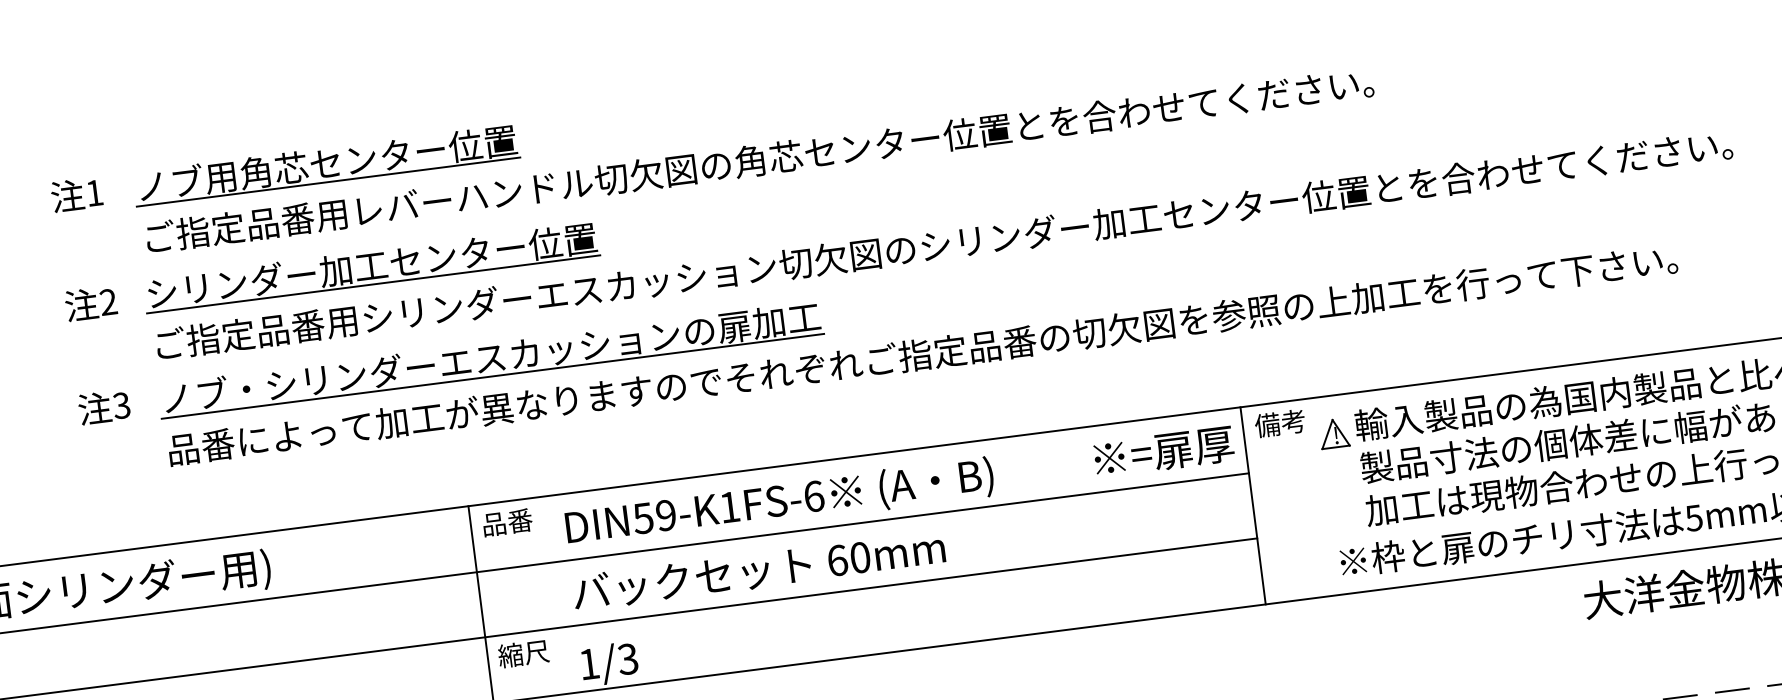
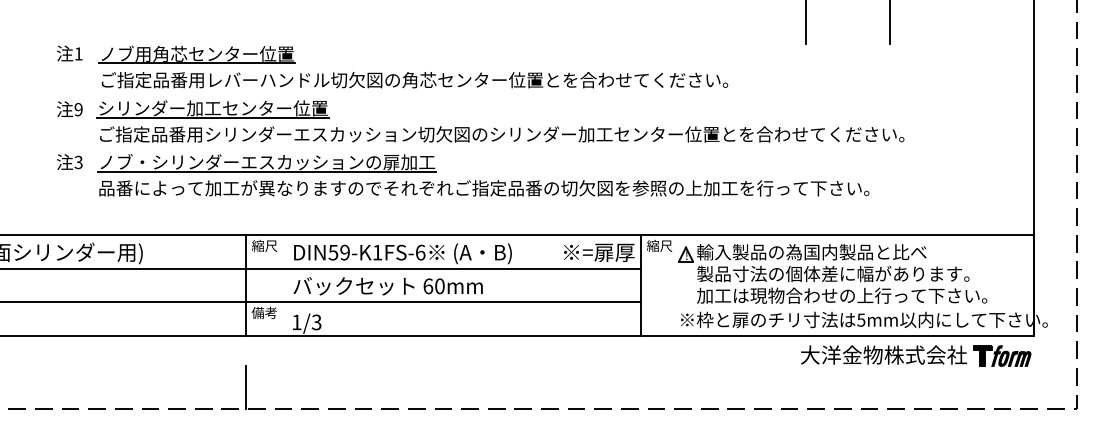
text: (108, 301) -> (78, 109), 2 -> 9
text: (1280, 422) -> (659, 245), 備考 -> 縮尺
text: (506, 521) -> (264, 245), 品番 -> 縮尺
text: (523, 652) -> (264, 312), 縮尺 -> 備考

